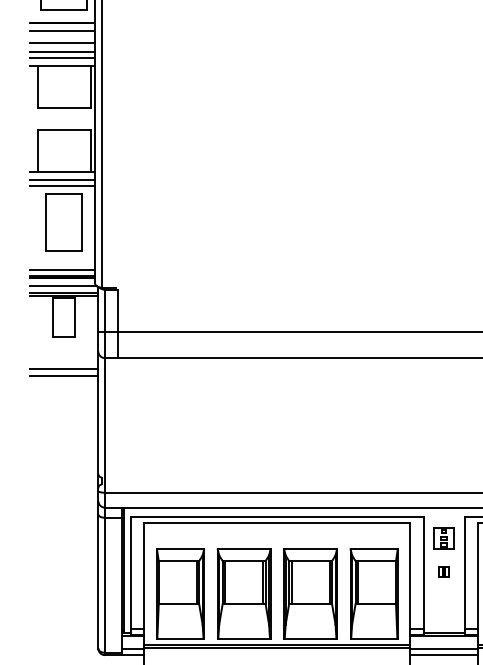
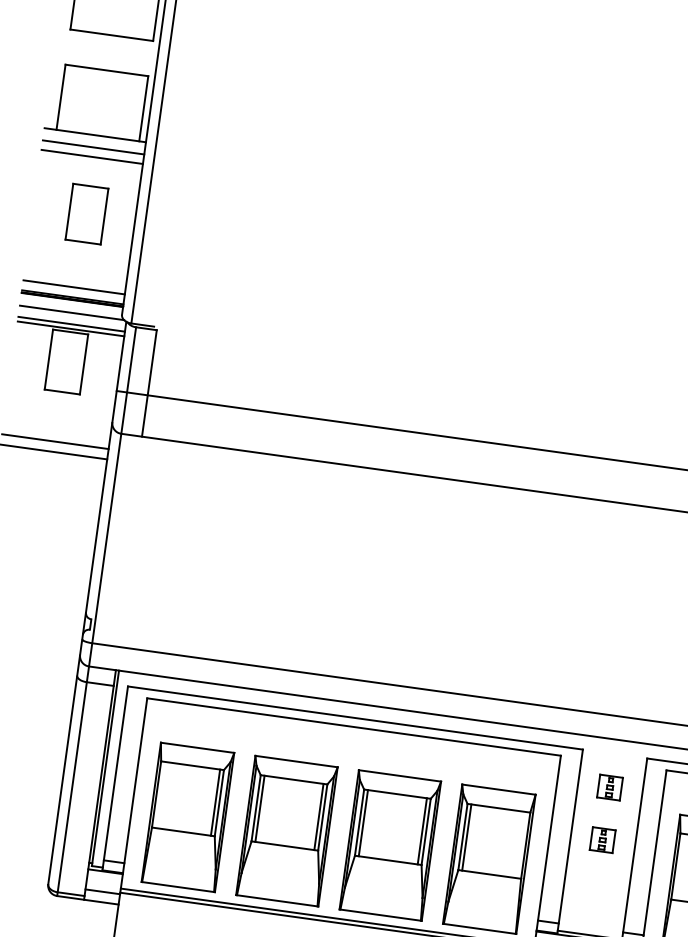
part: (63, 222) -> (86, 213), size x0.62
part: (443, 538) -> (609, 787), size x0.71
part: (443, 572) -> (601, 840), size x1.43

